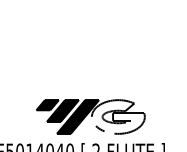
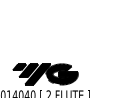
fill: (117, 117) -> (61, 74), added

